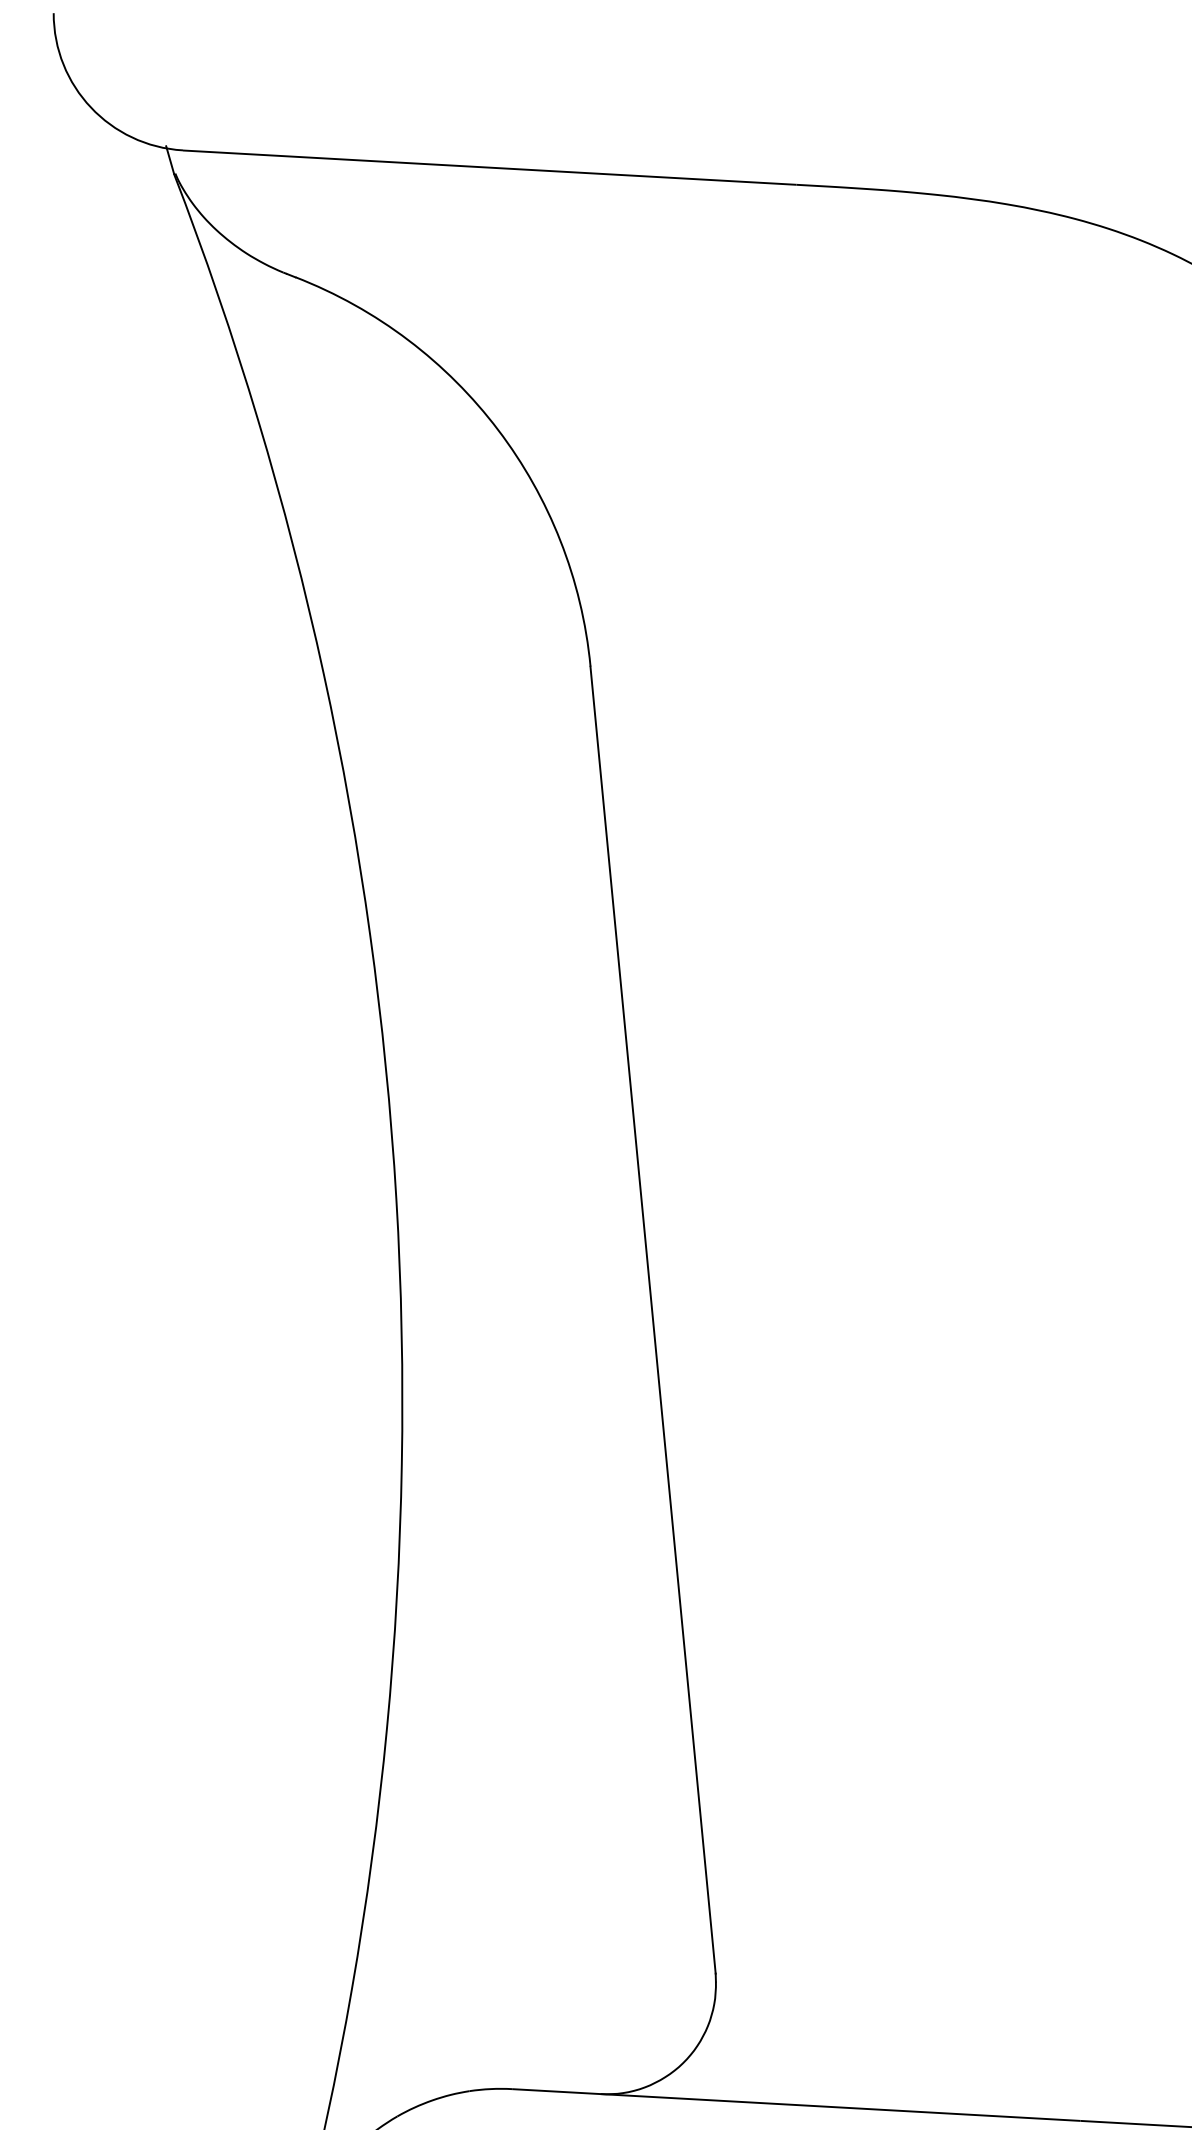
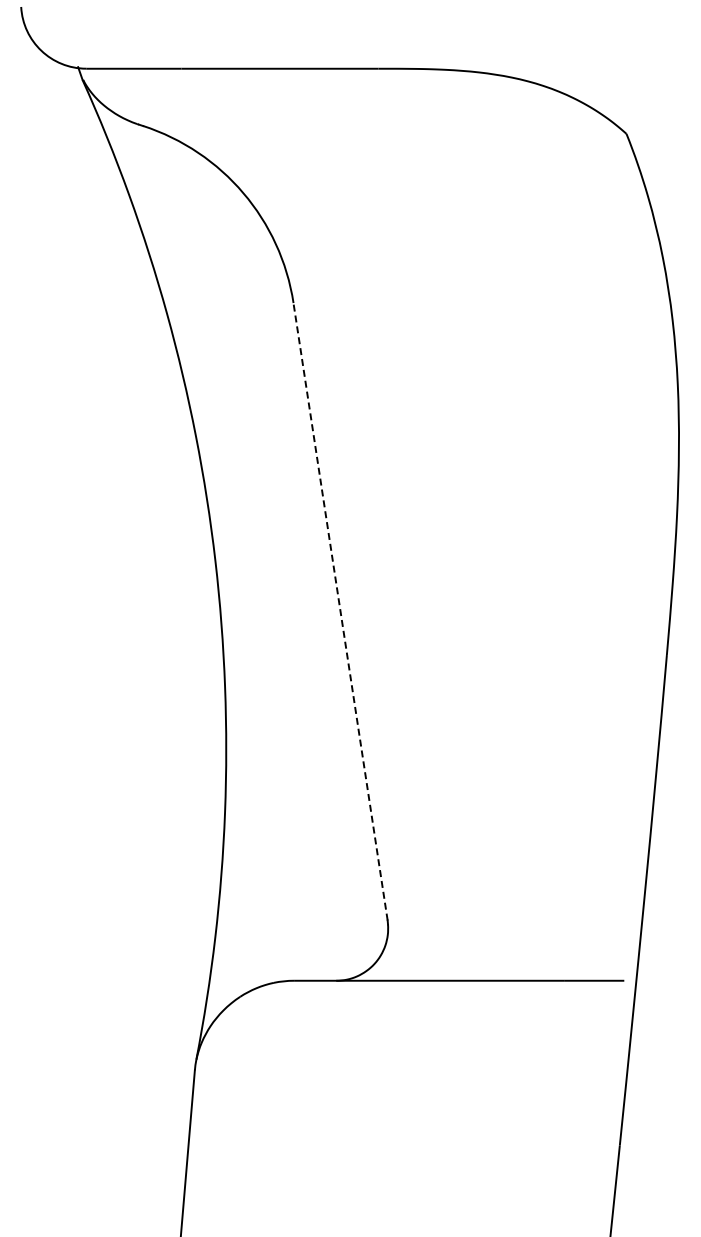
line: (652, 1319) -> (340, 611), solid -> dashed

